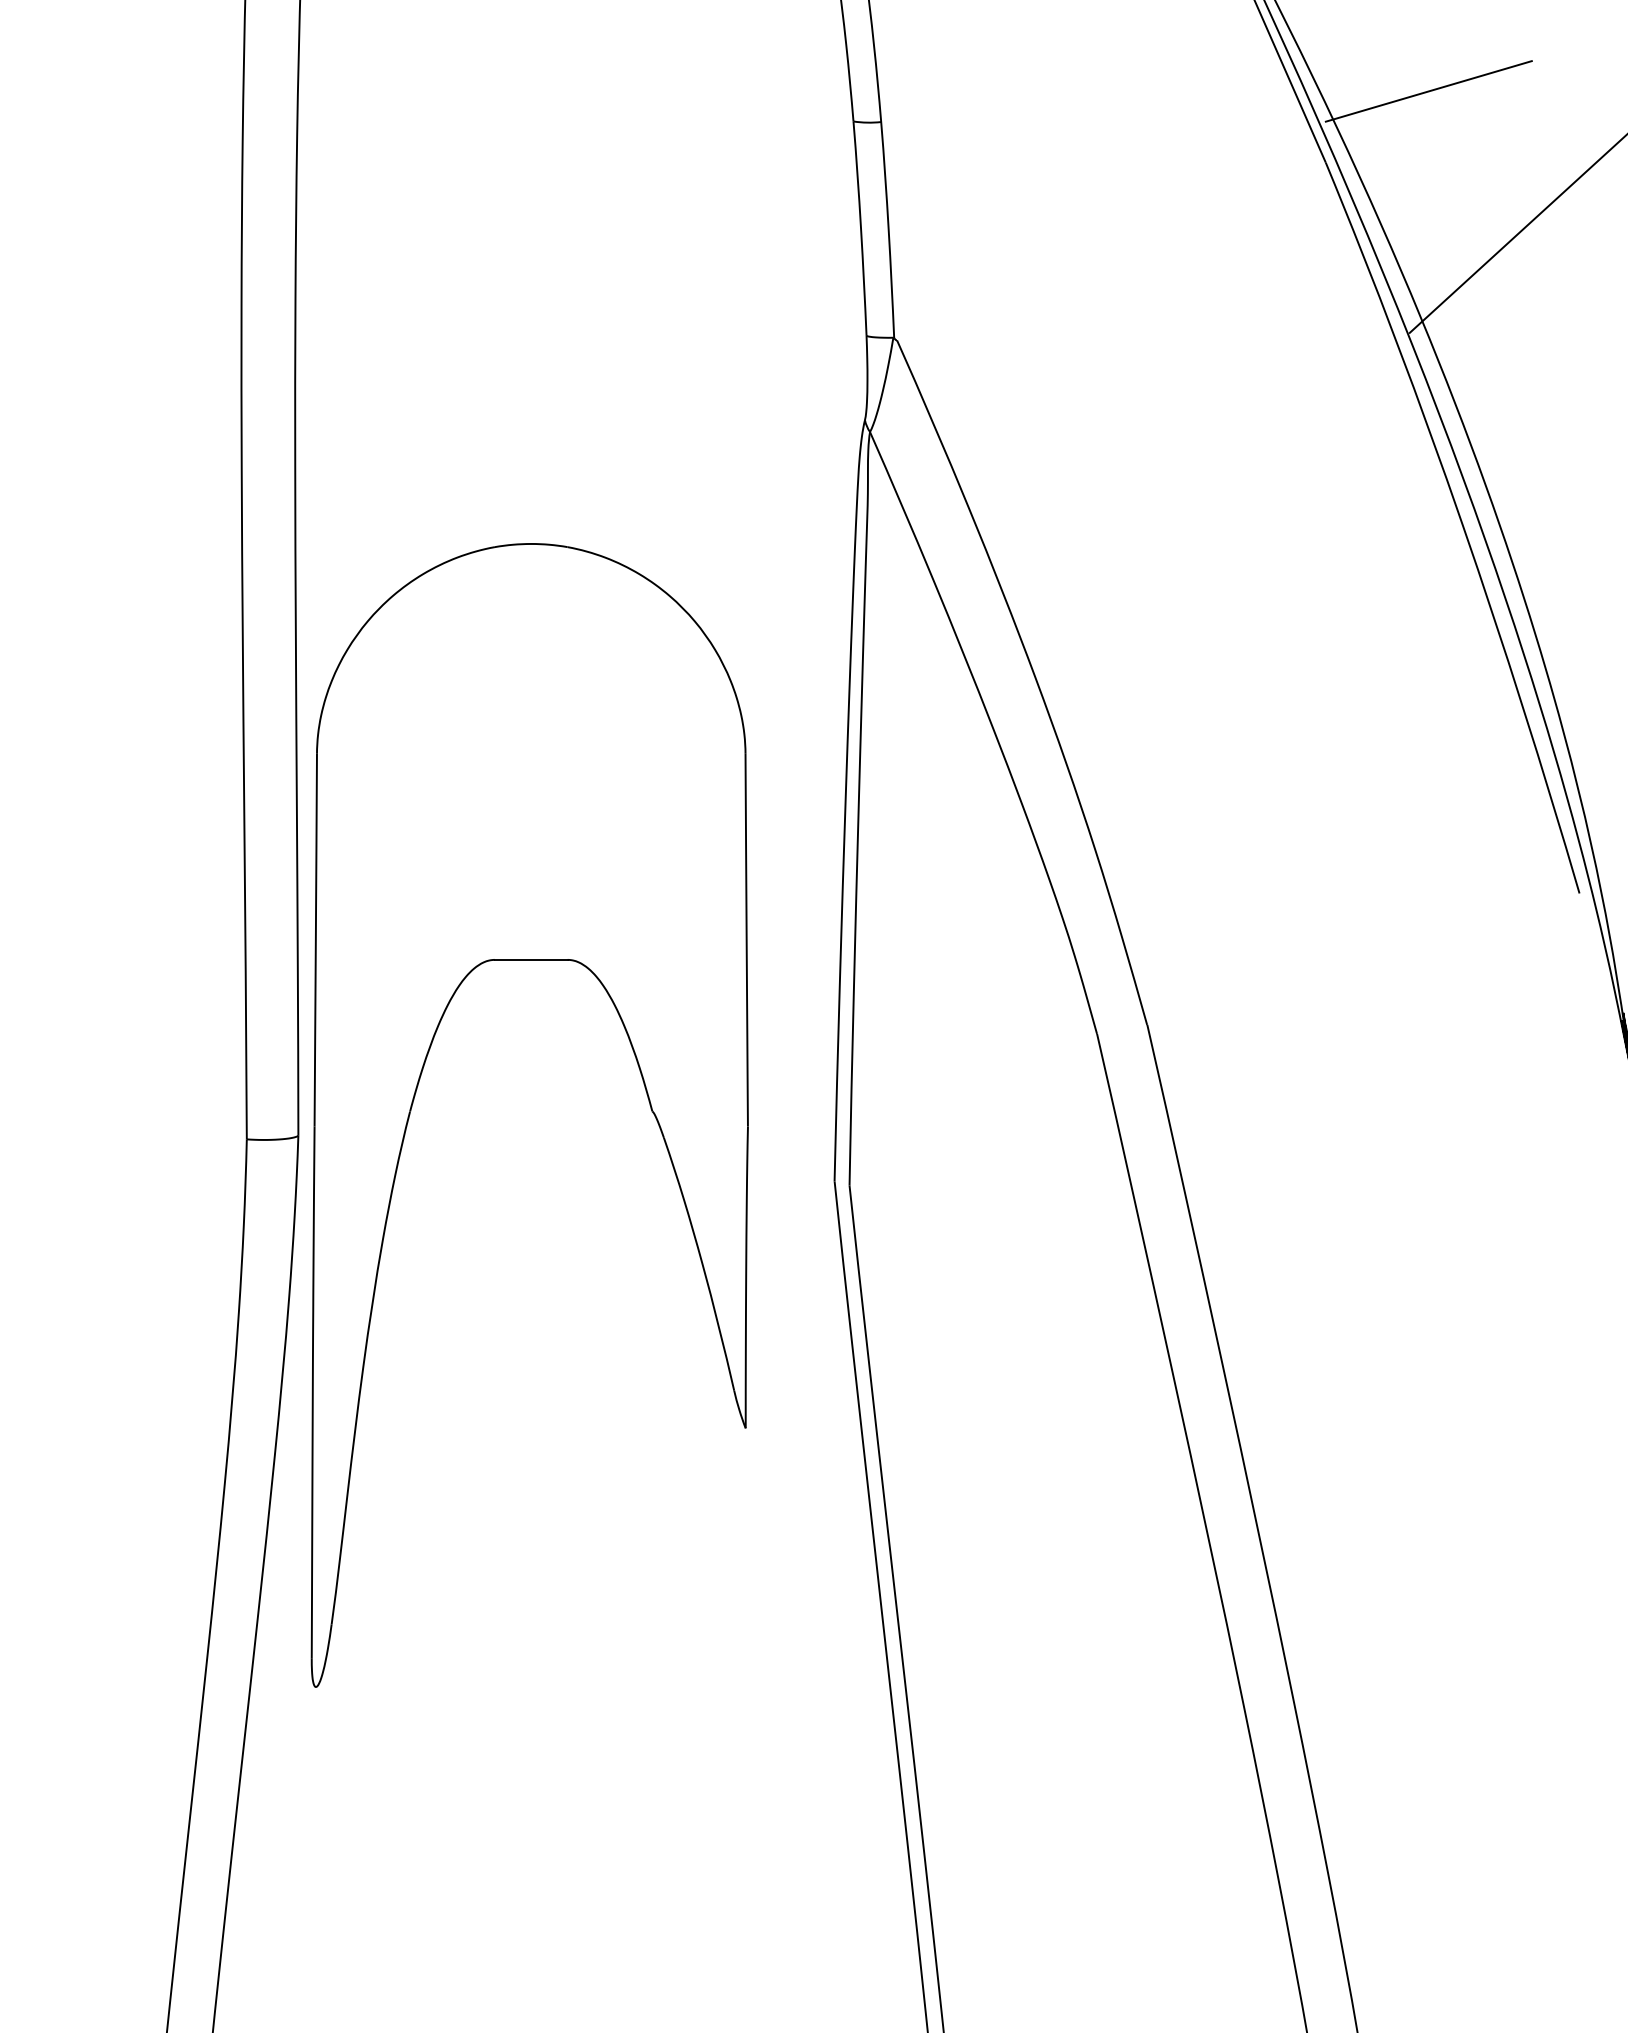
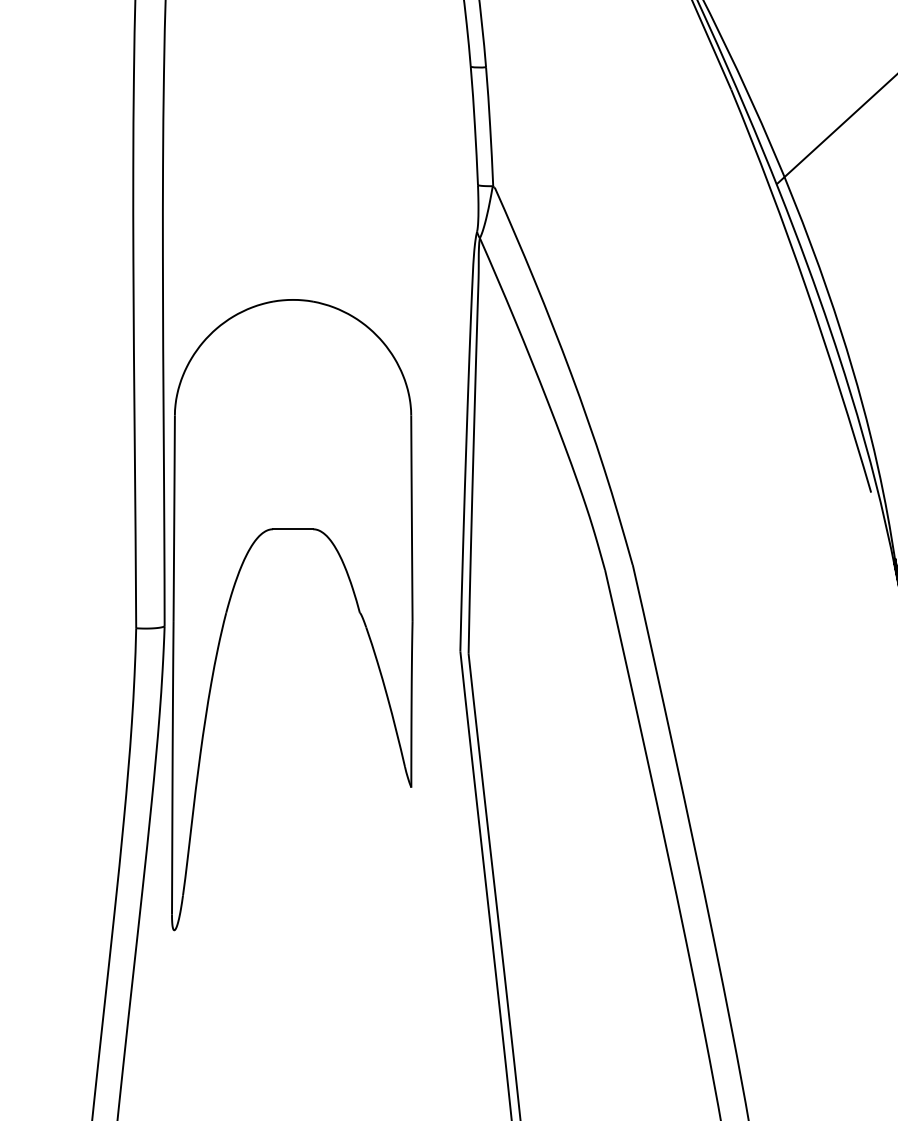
line: (1427, 91) -> (787, 50), removed

